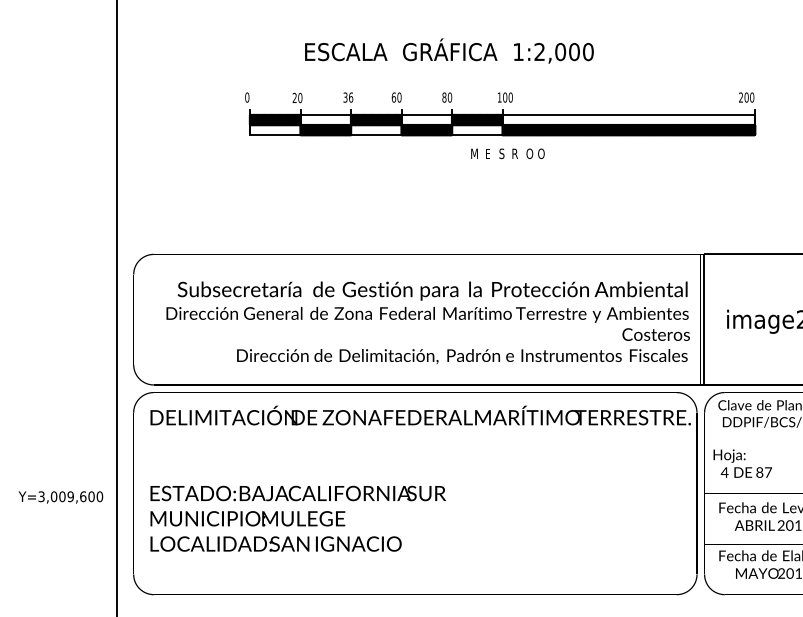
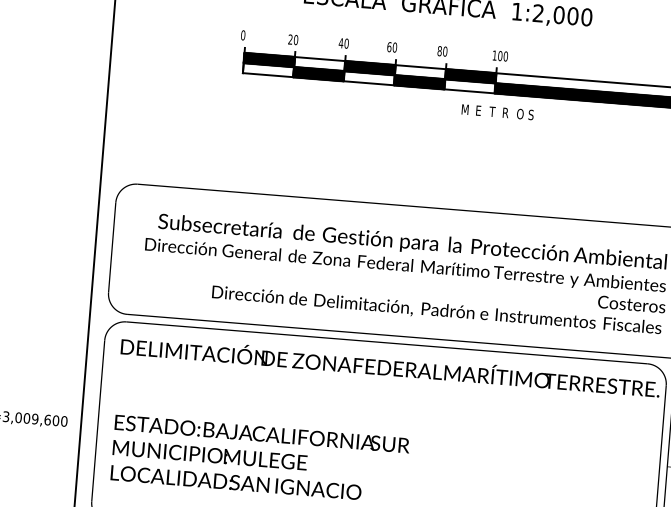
text: (348, 97) -> (344, 43), 36 -> 40
text: (501, 153) -> (492, 111), S -> T
text: (541, 153) -> (532, 114), O -> S

